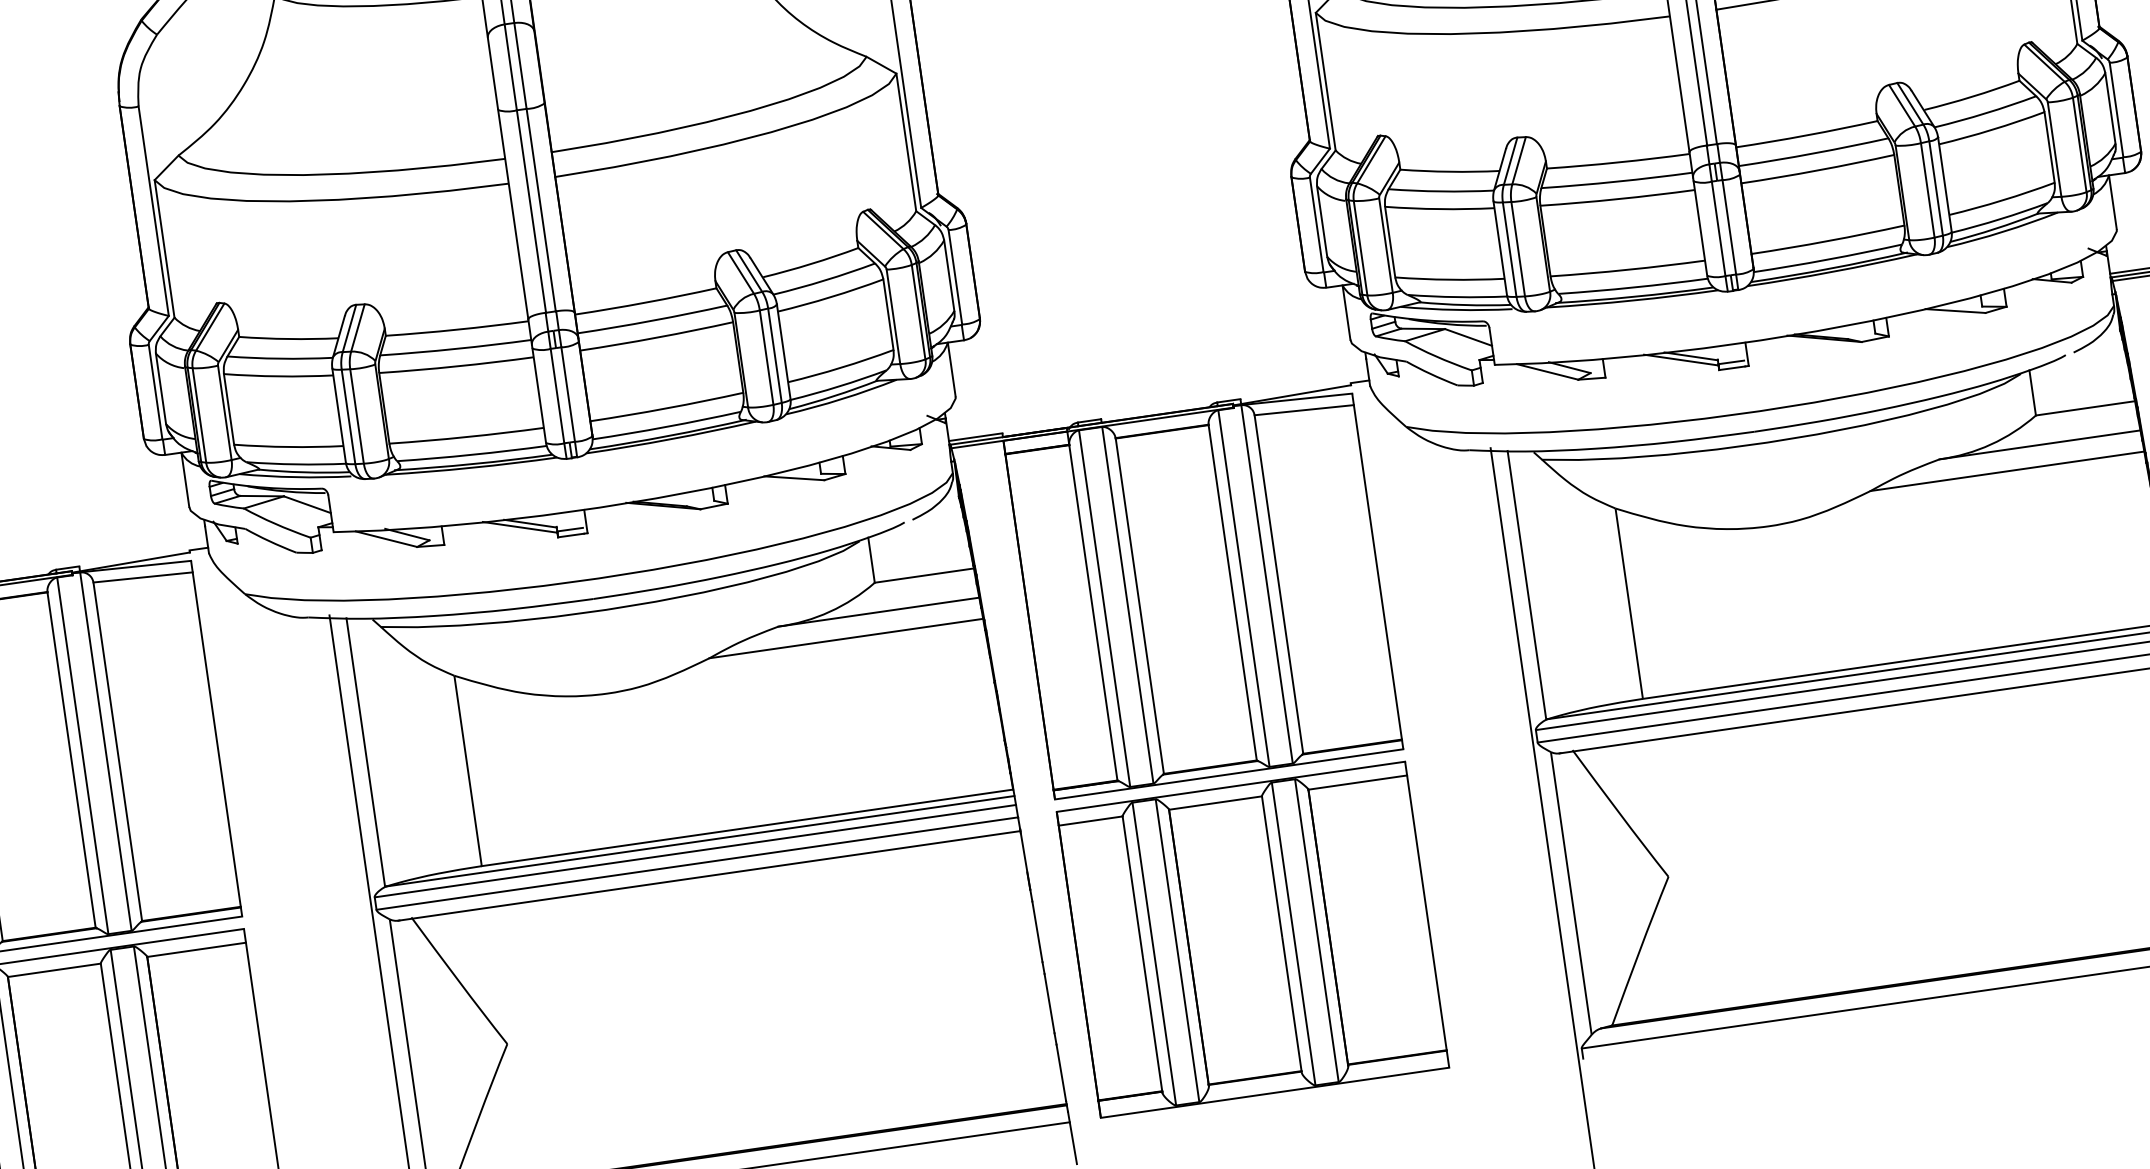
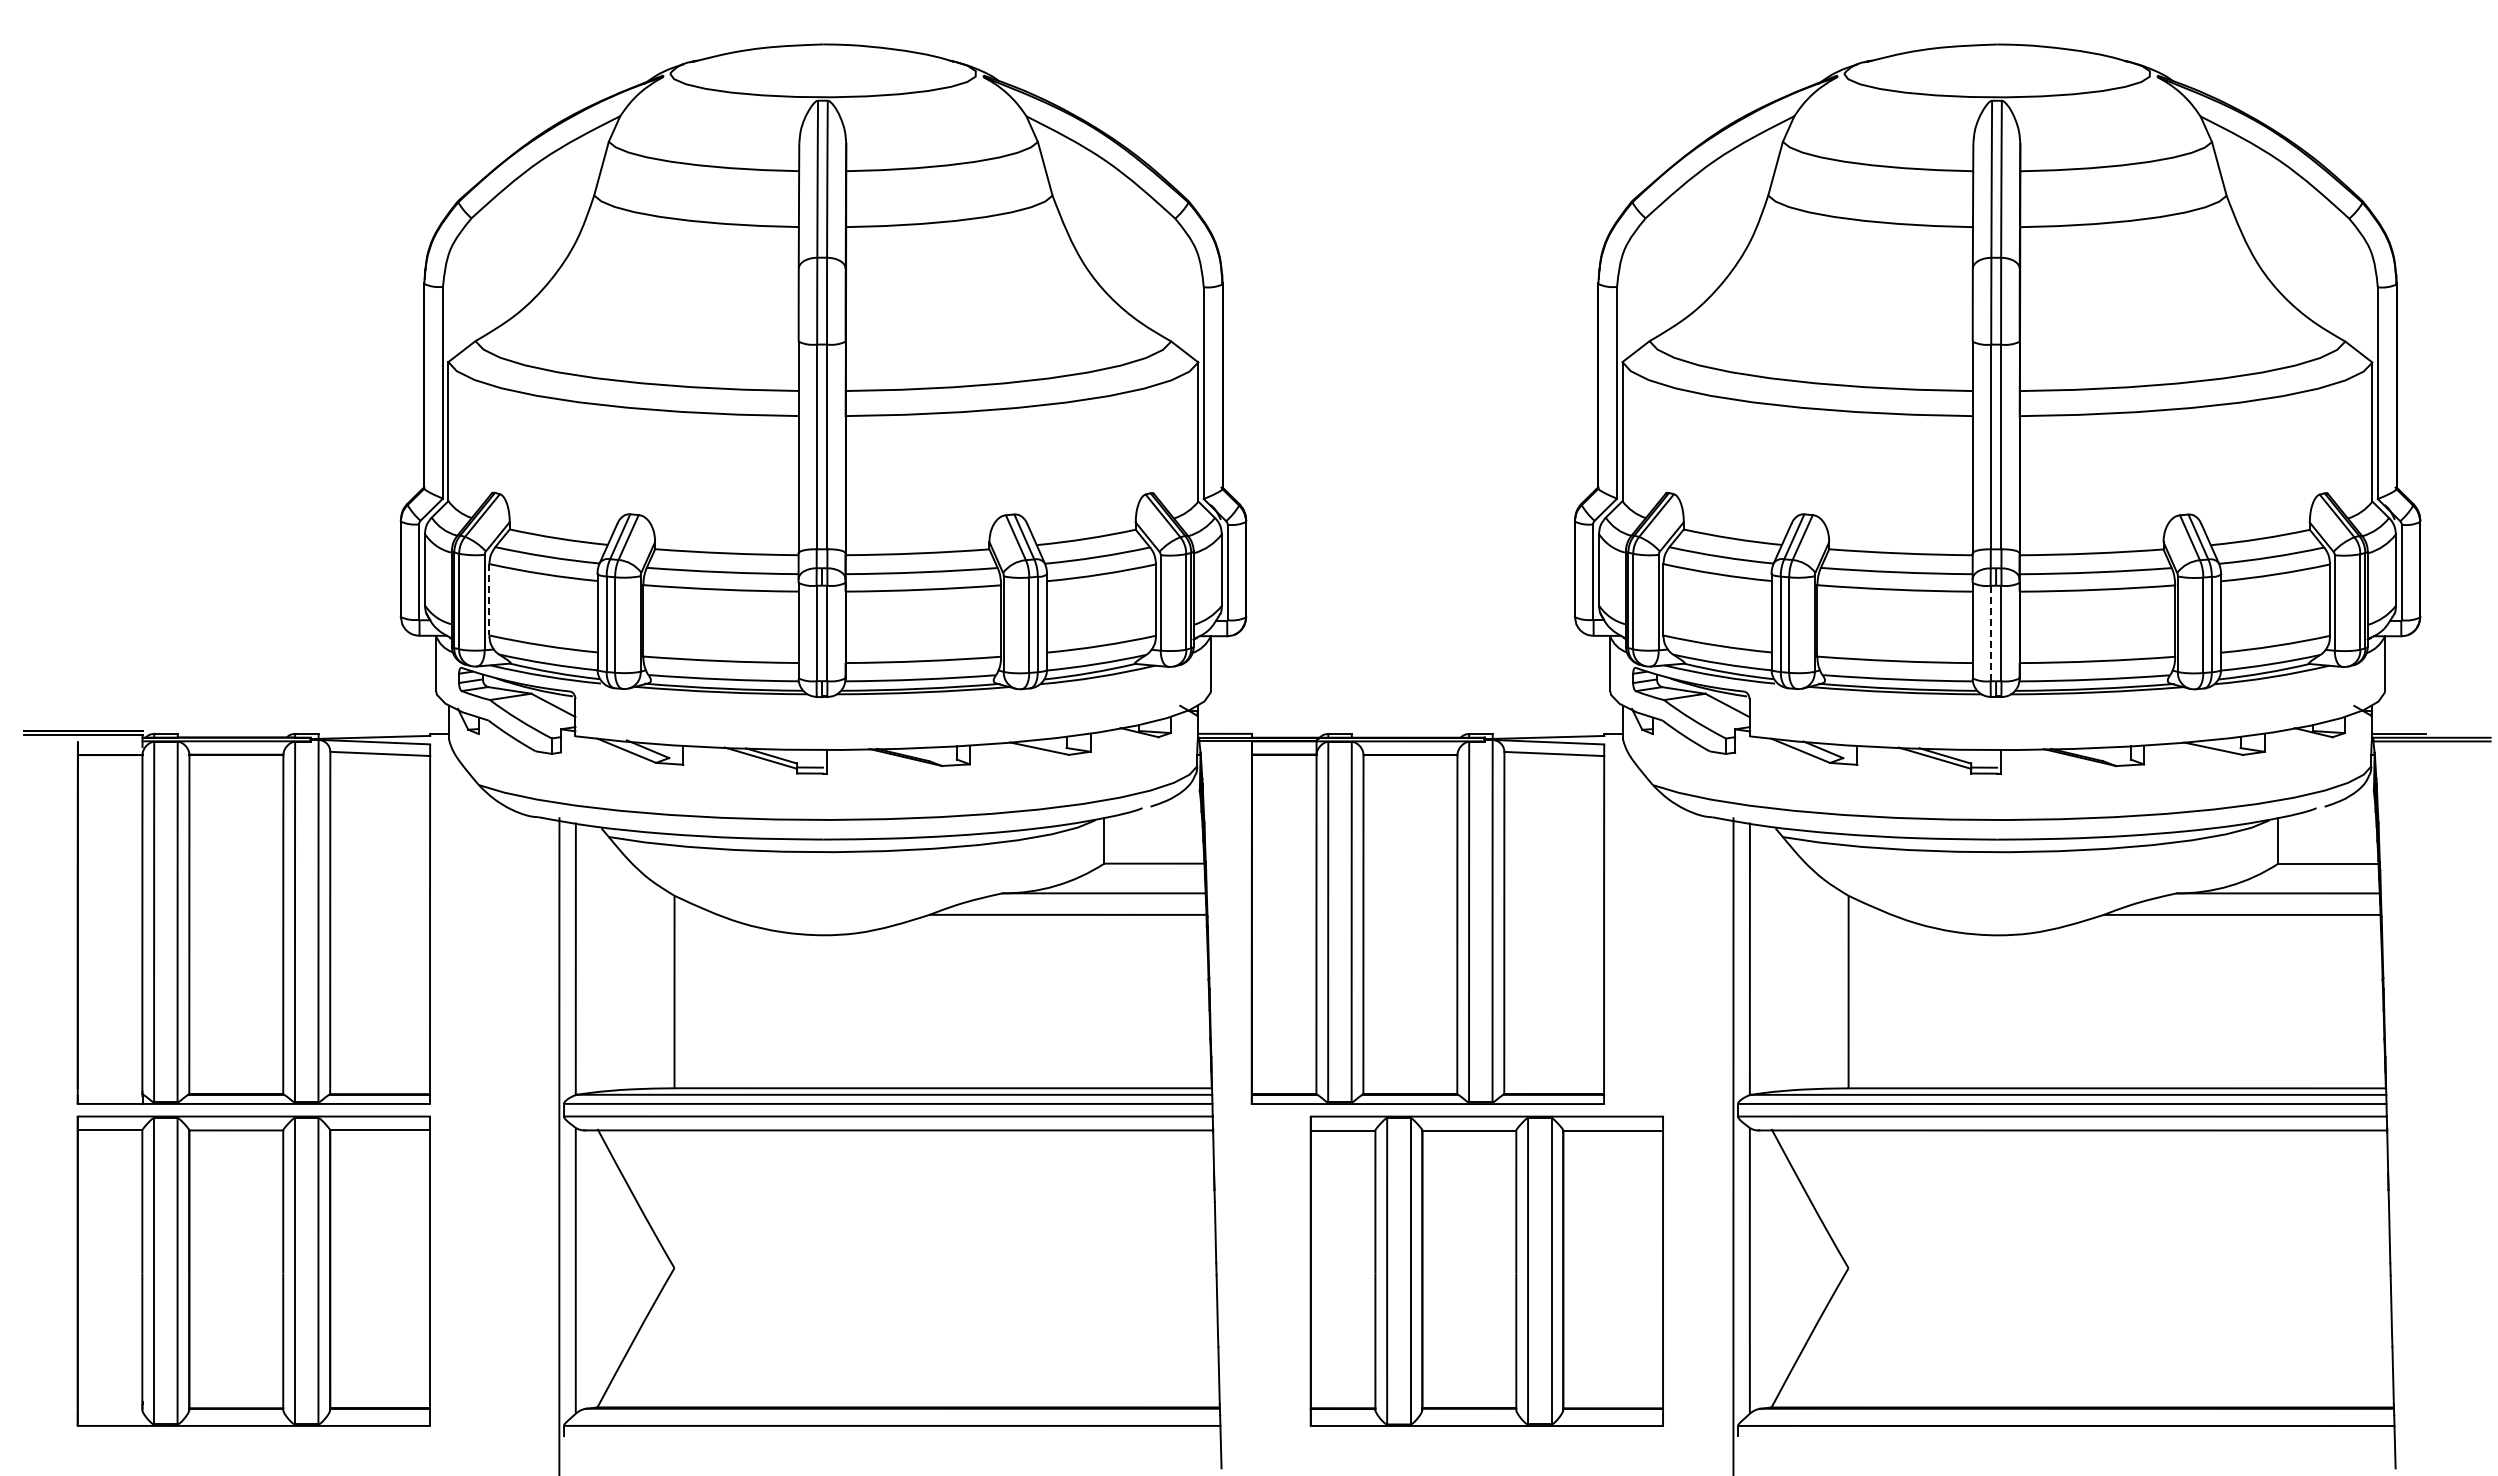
line: (1718, 228) -> (1990, 633), solid -> dashed
line: (229, 409) -> (489, 599), solid -> dashed
part: (1252, 939) -> (1486, 1270), moved

